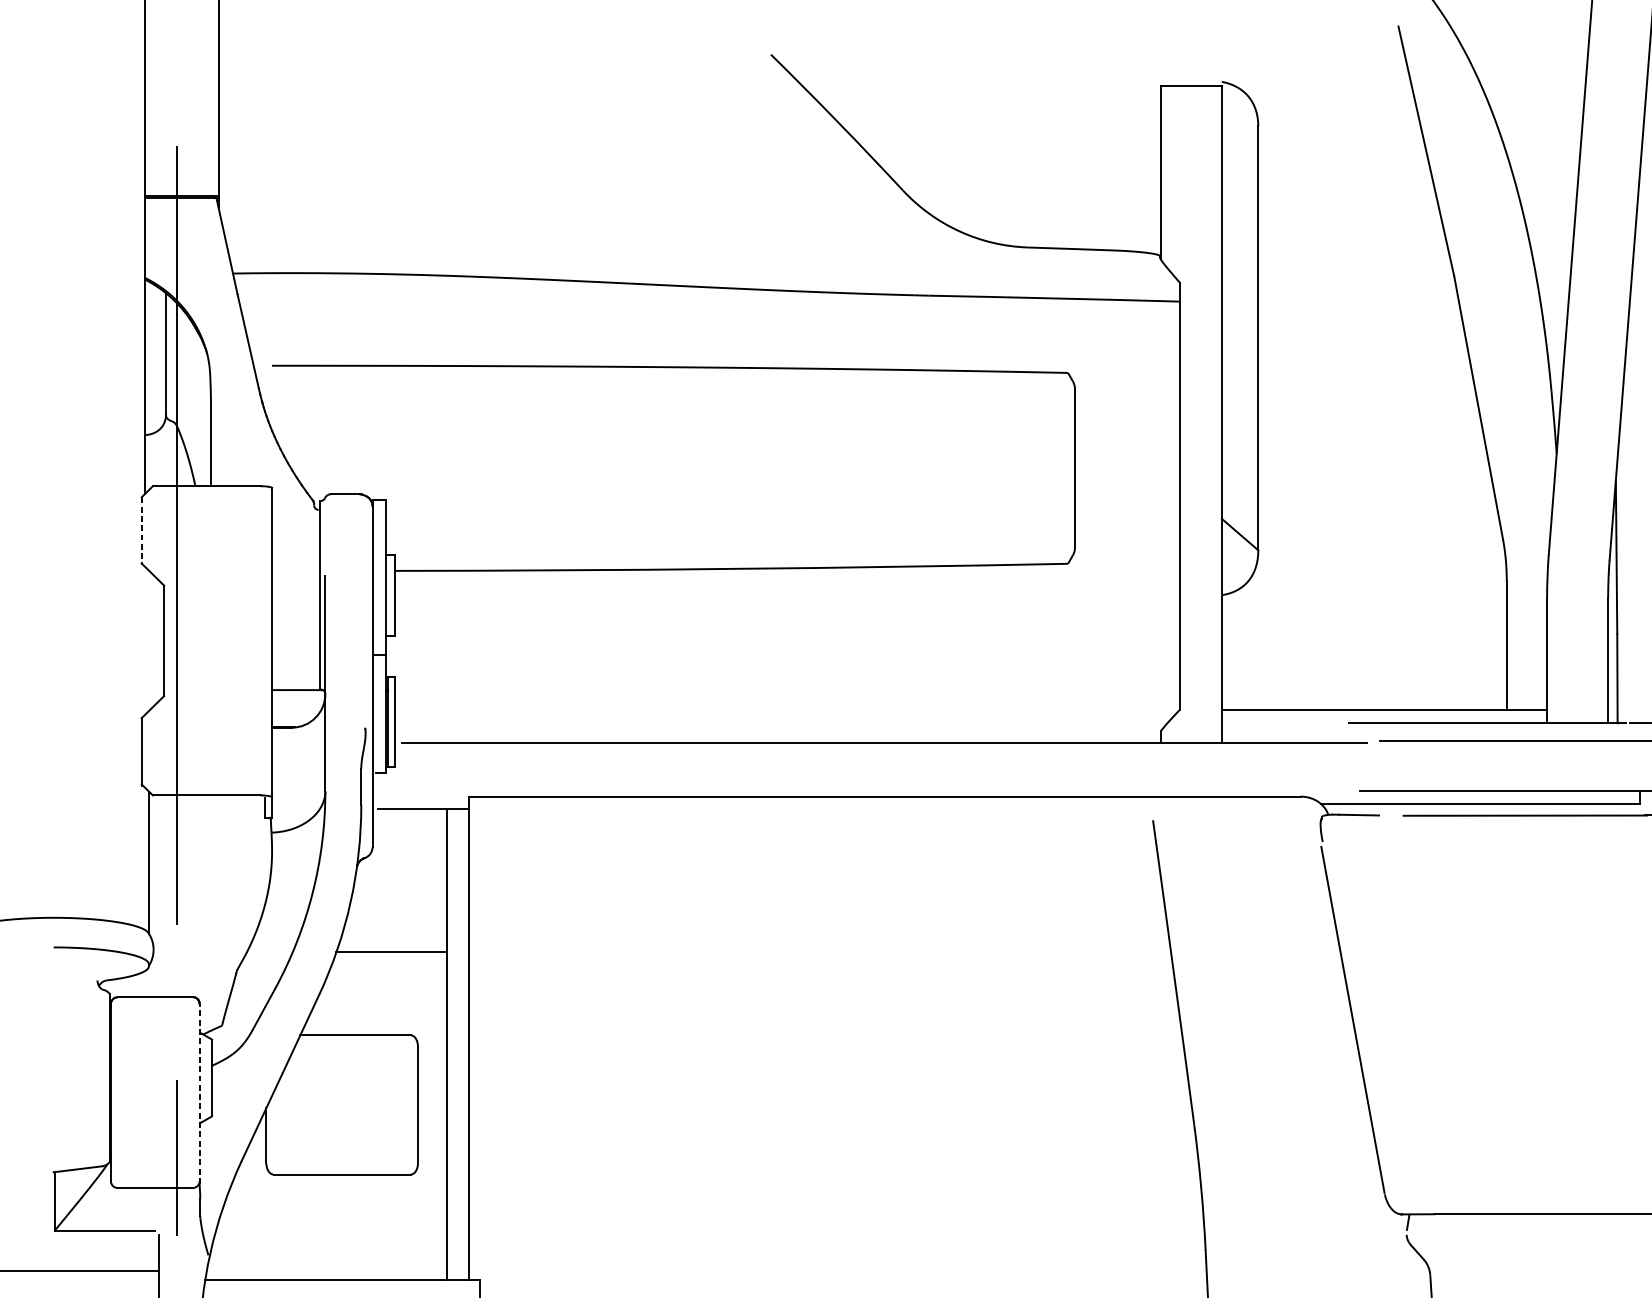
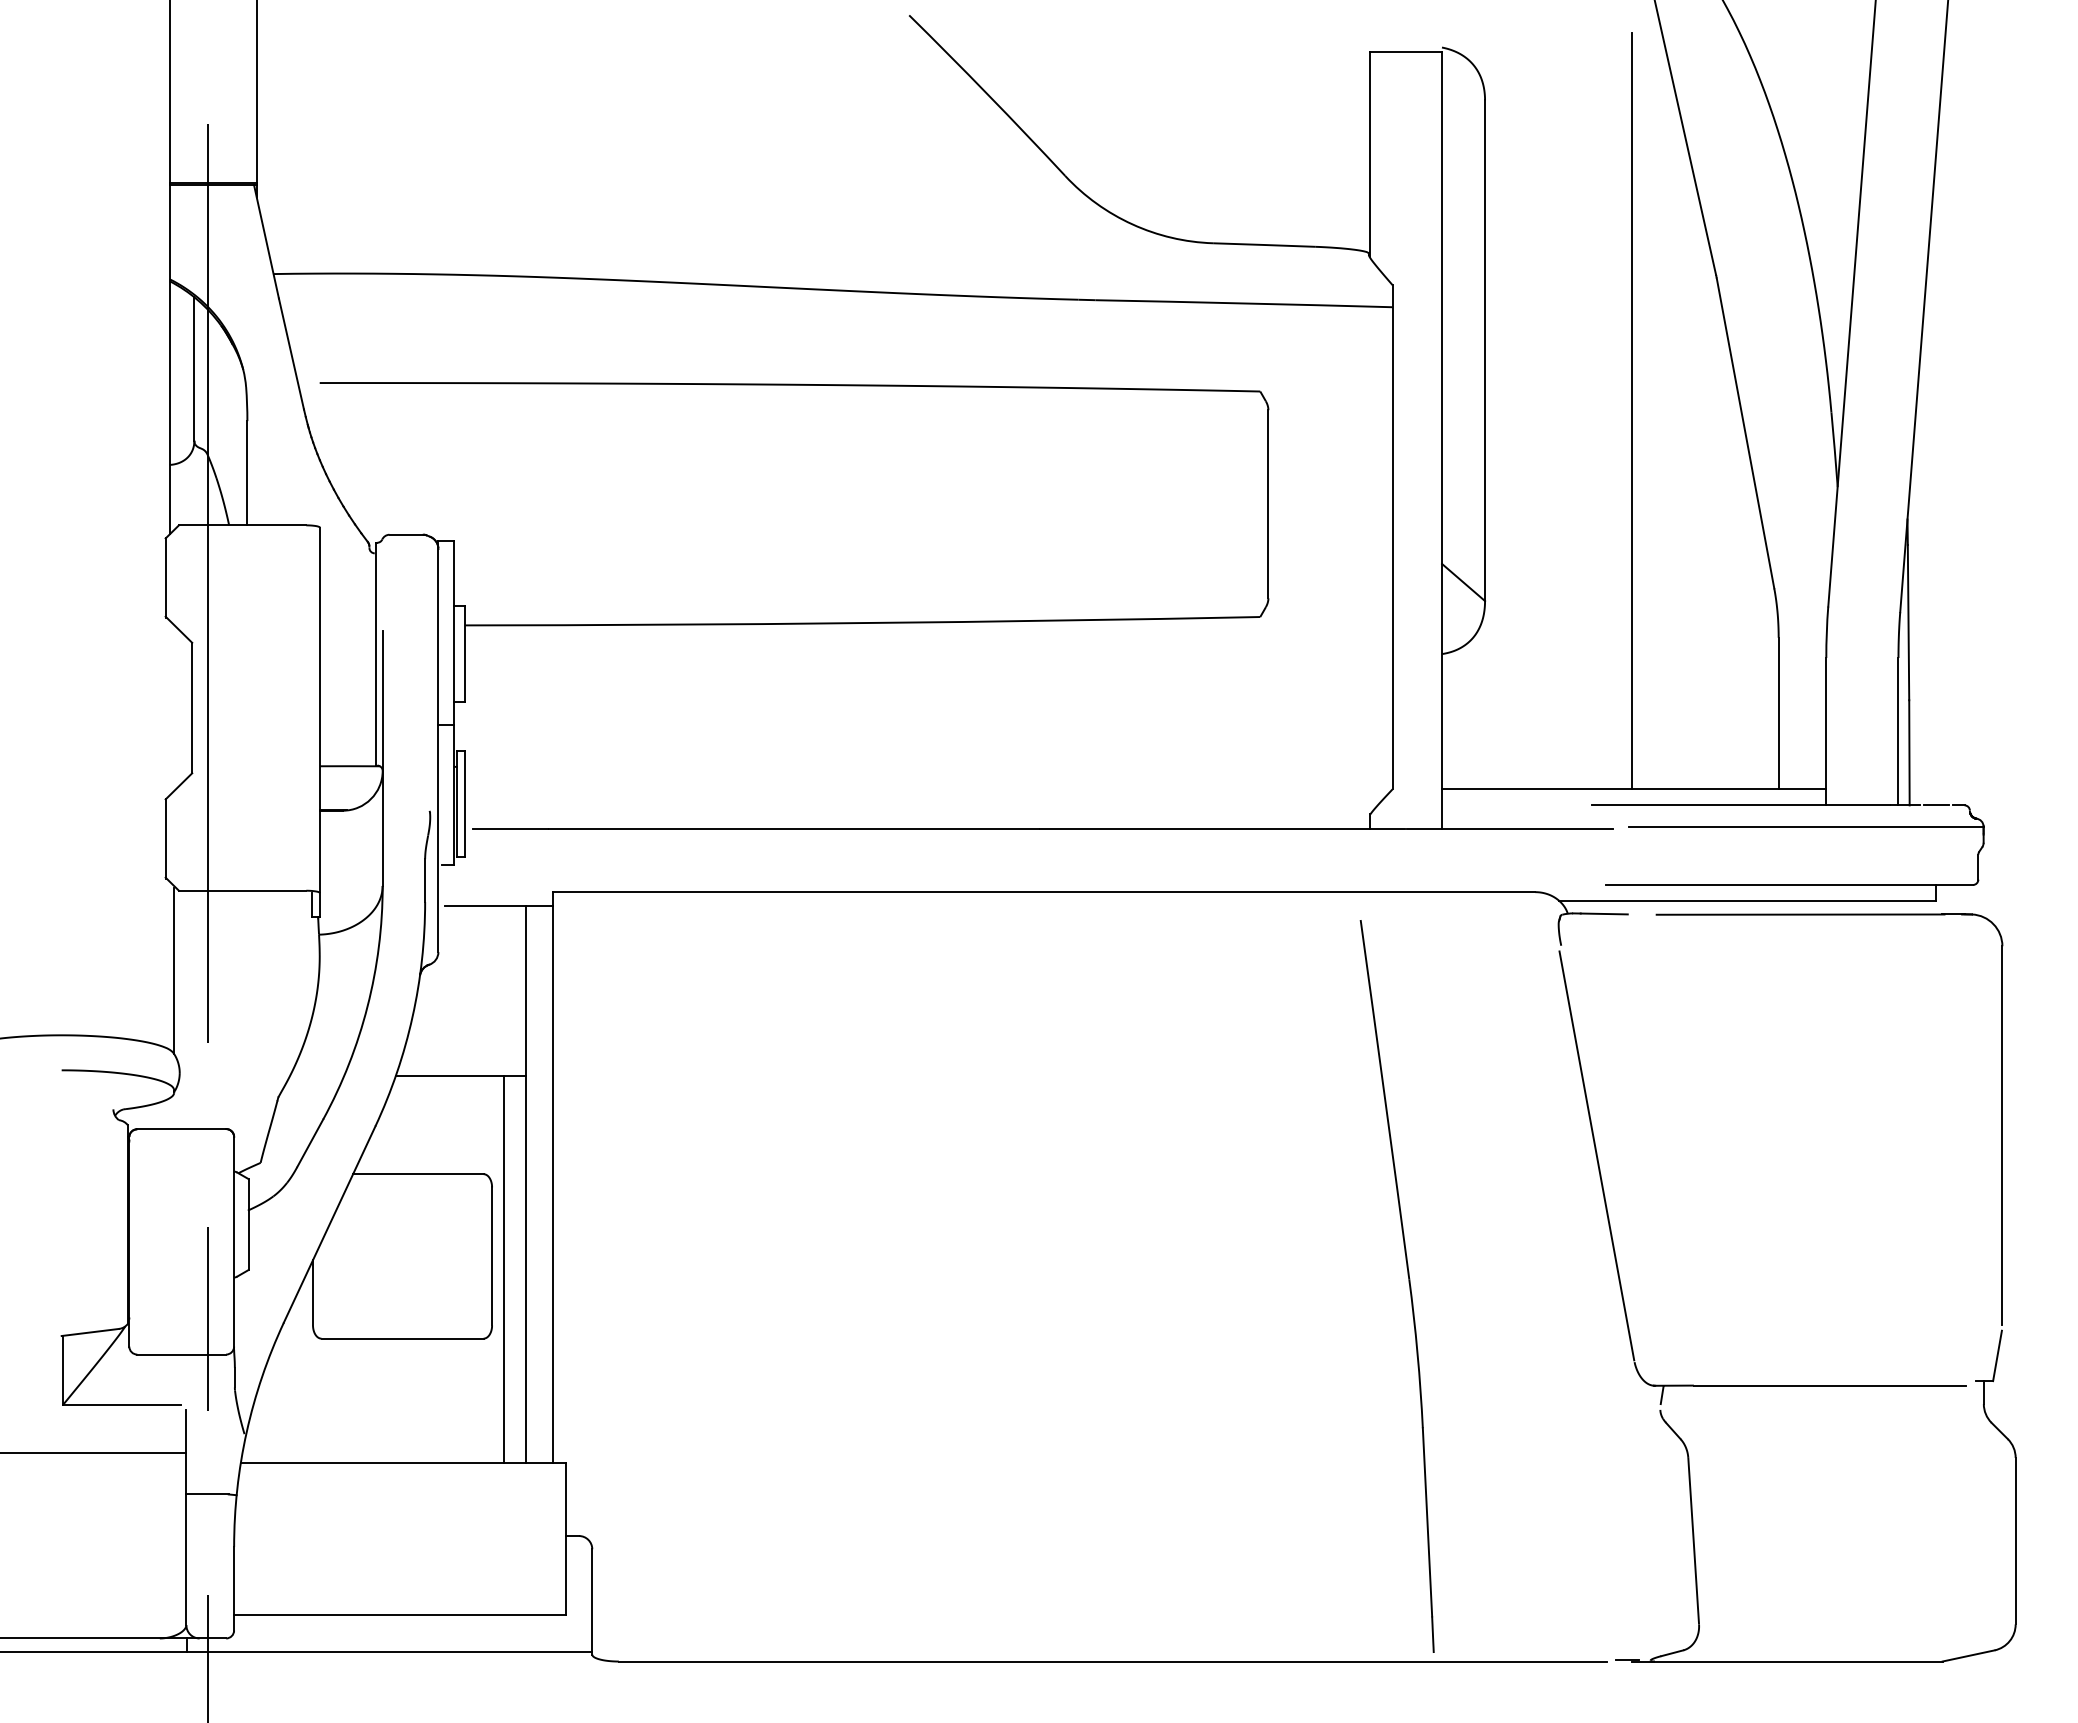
line: (1383, 389) -> (1632, 411), added
line: (141, 531) -> (165, 578), dashed -> solid
line: (199, 1093) -> (234, 1242), dashed -> solid
line: (427, 1115) -> (503, 1269), added

